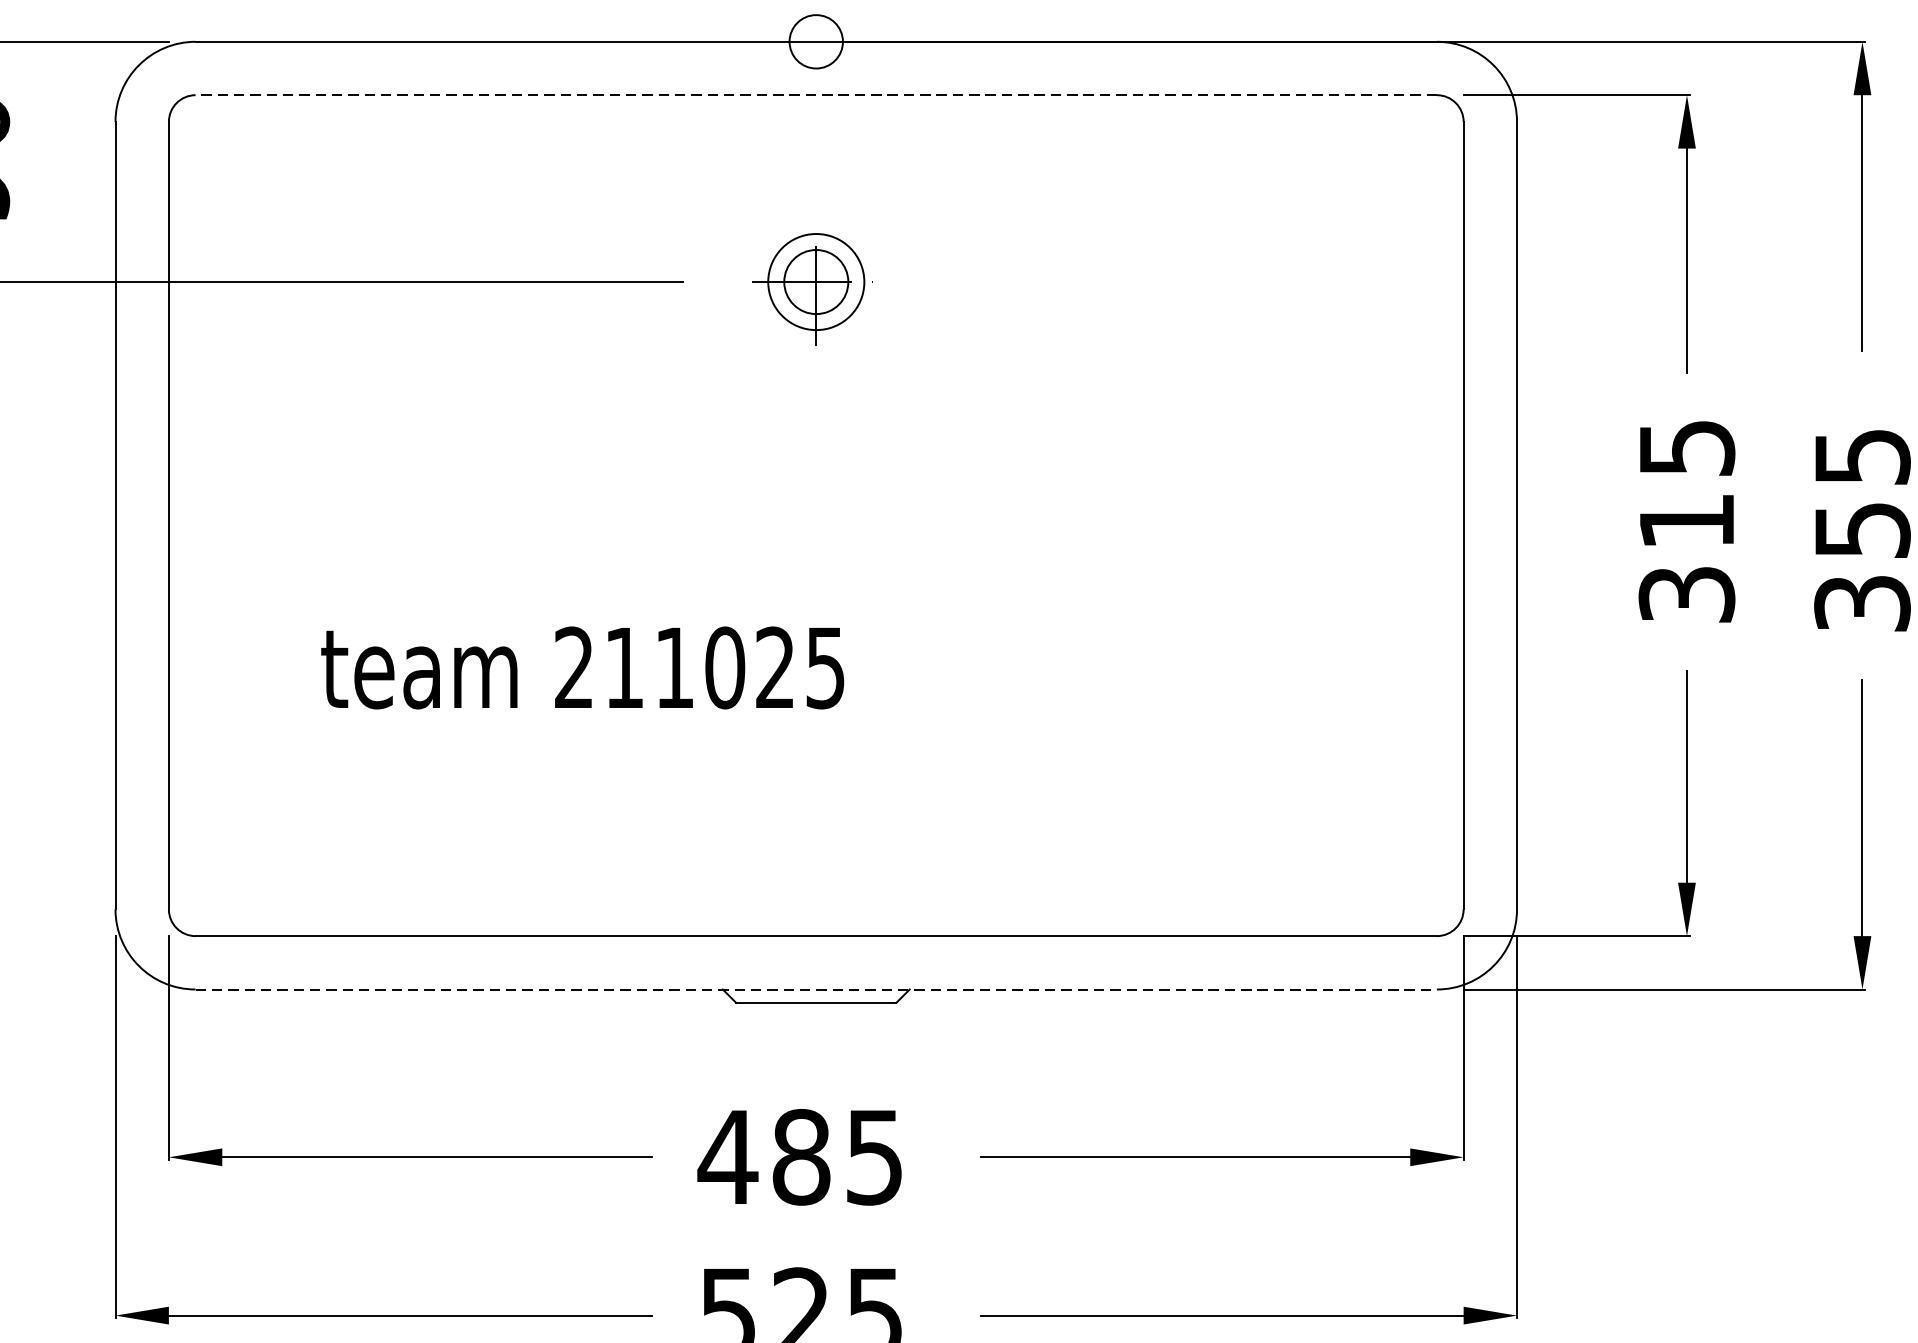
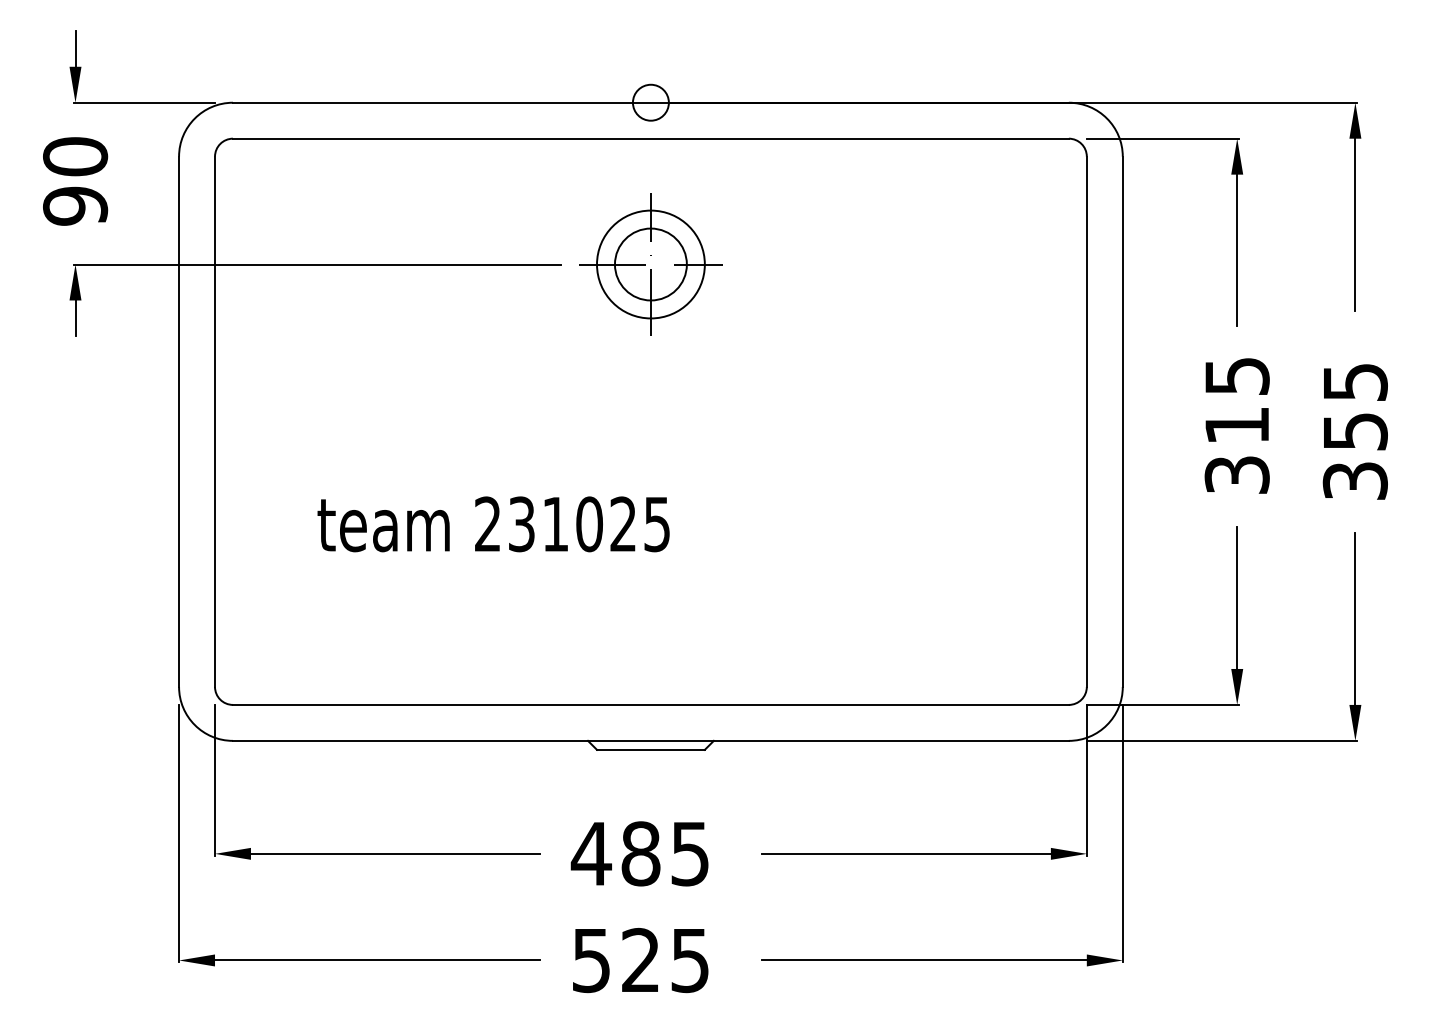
line: (815, 94) -> (650, 138), dashed -> solid
part: (815, 282) -> (650, 264), size x1.67
text: (624, 668) -> (521, 524), 211025 -> 231025
line: (815, 988) -> (650, 740), dashed -> solid

